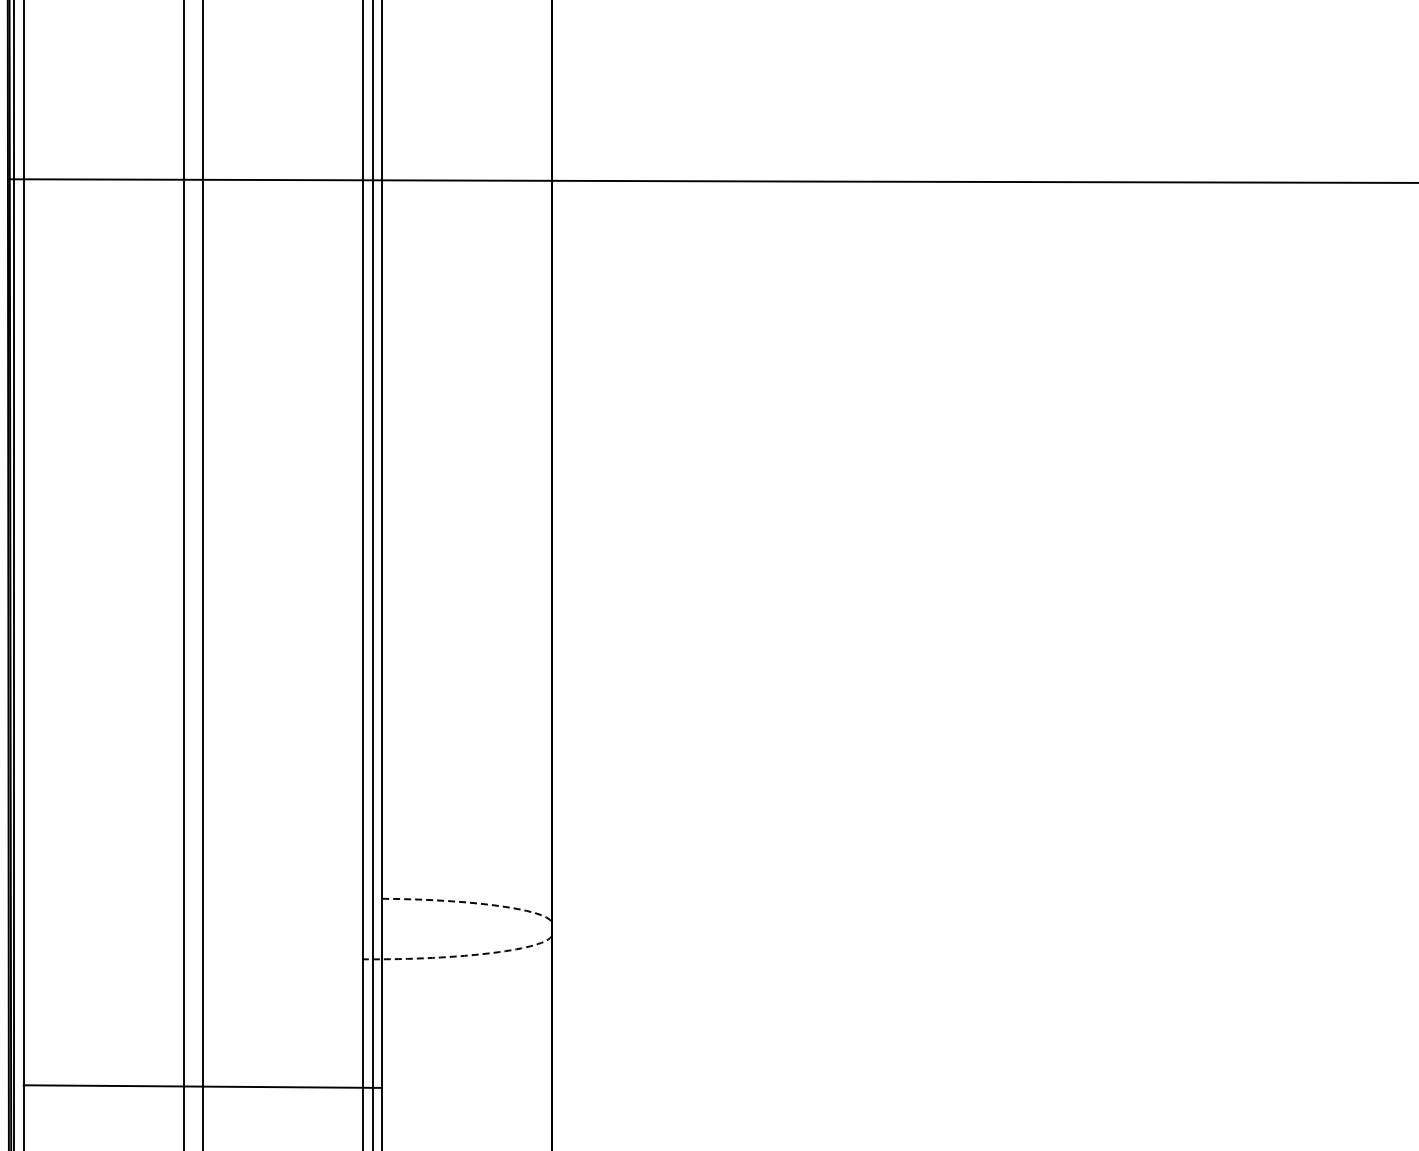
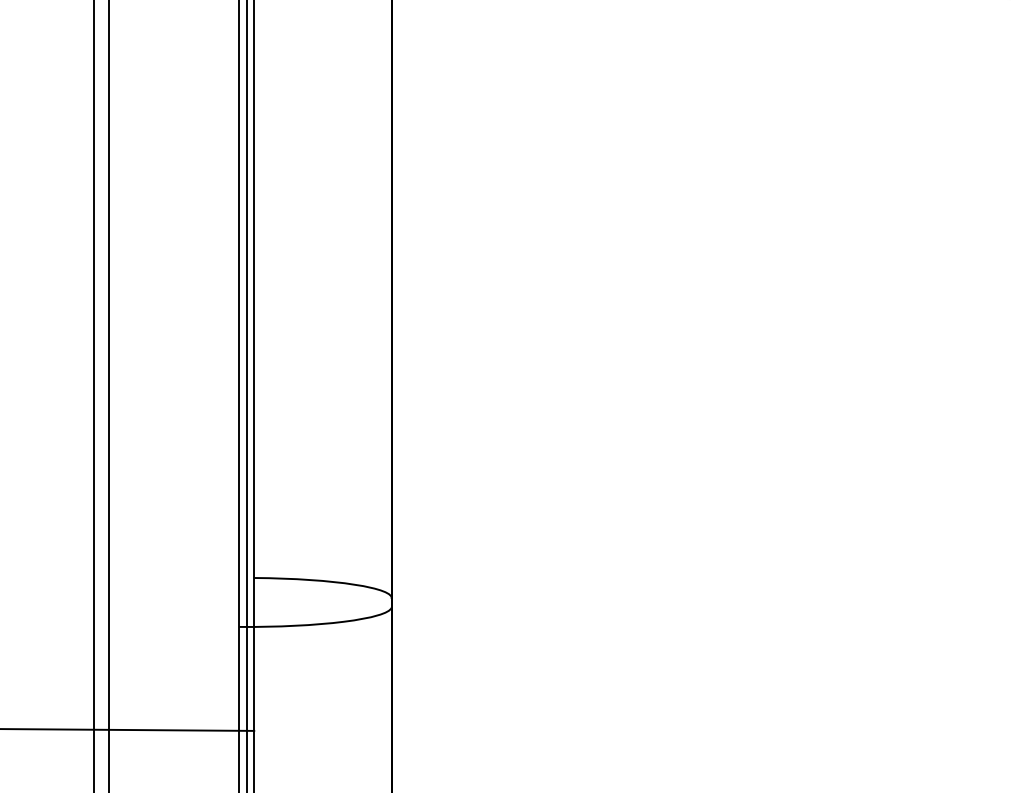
arc: (474, 903) -> (328, 581), dashed -> solid
arc: (463, 955) -> (320, 623), dashed -> solid

